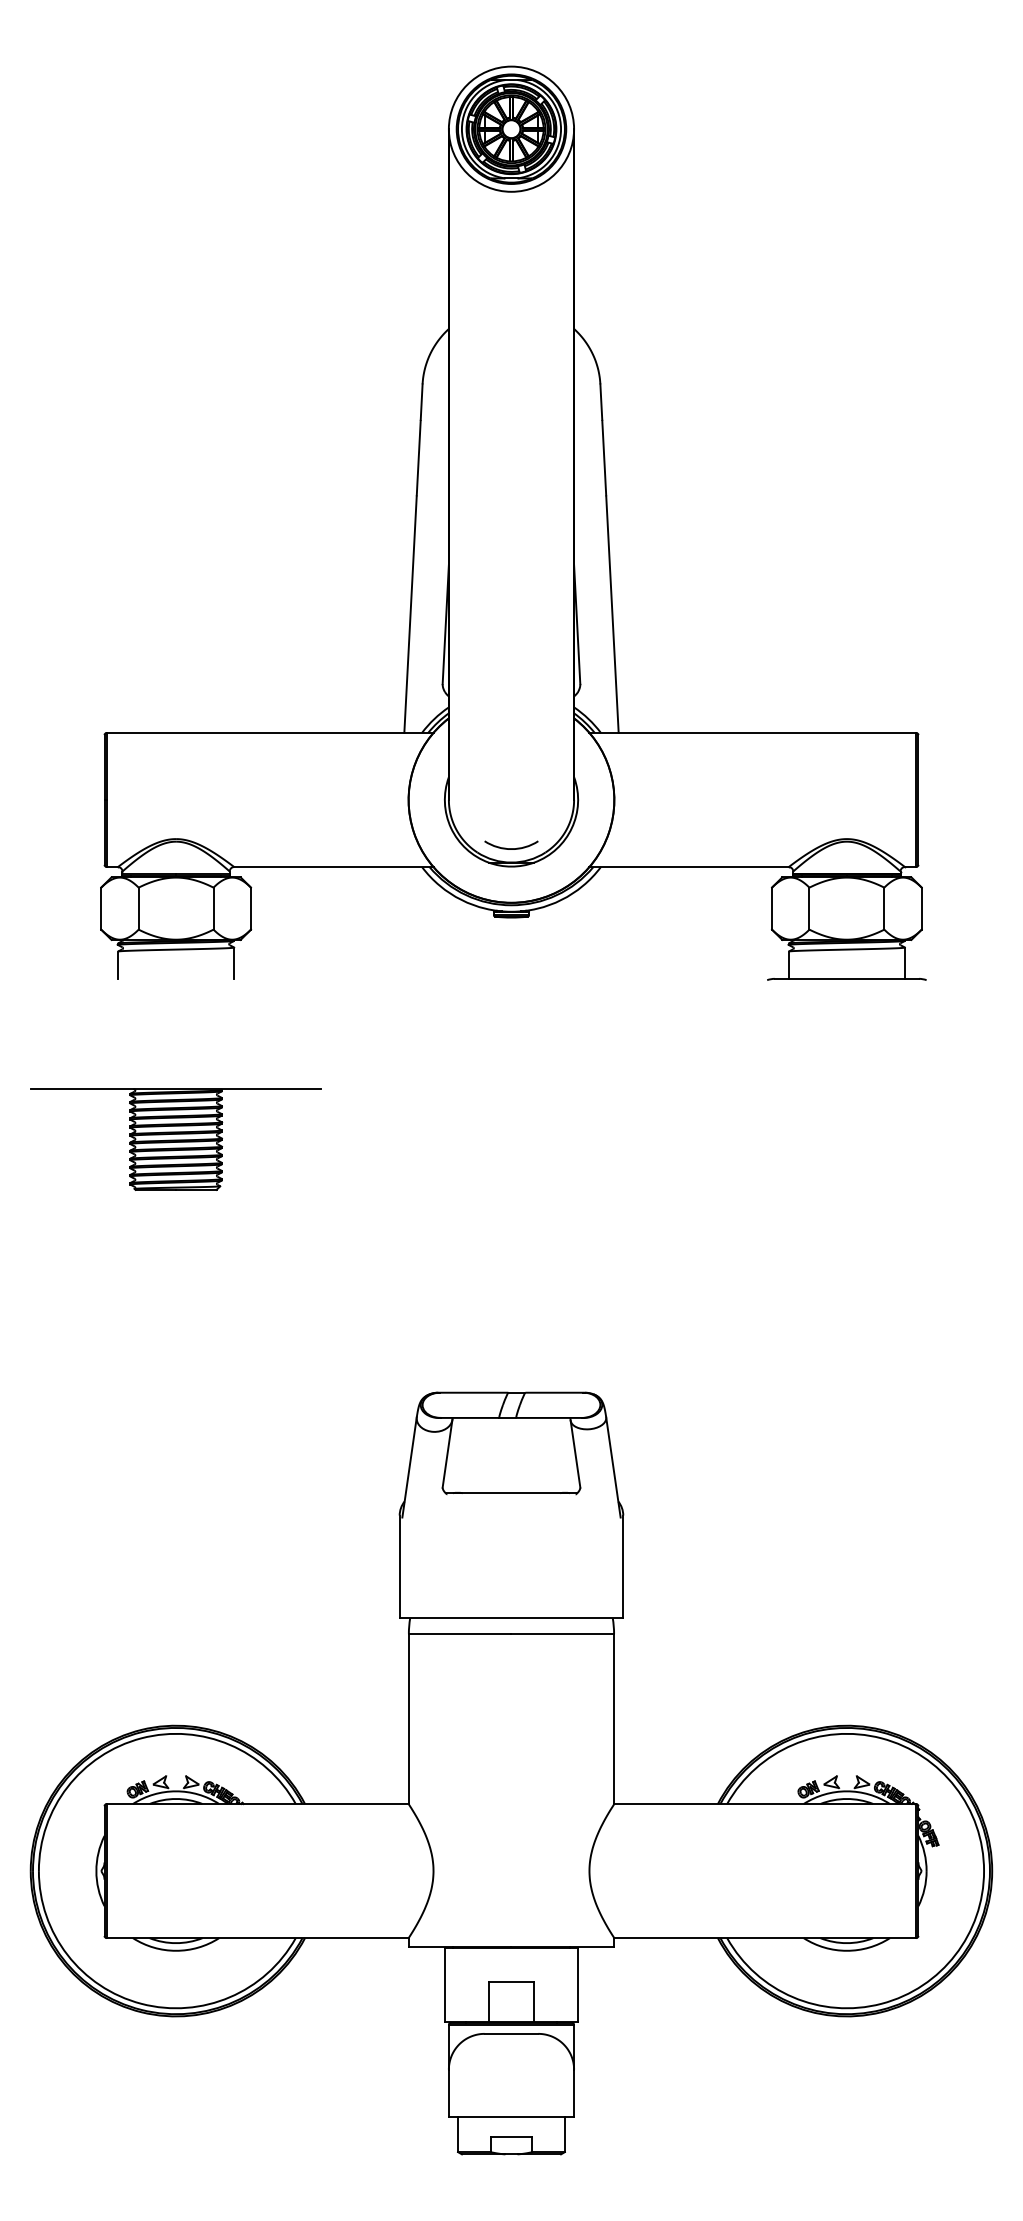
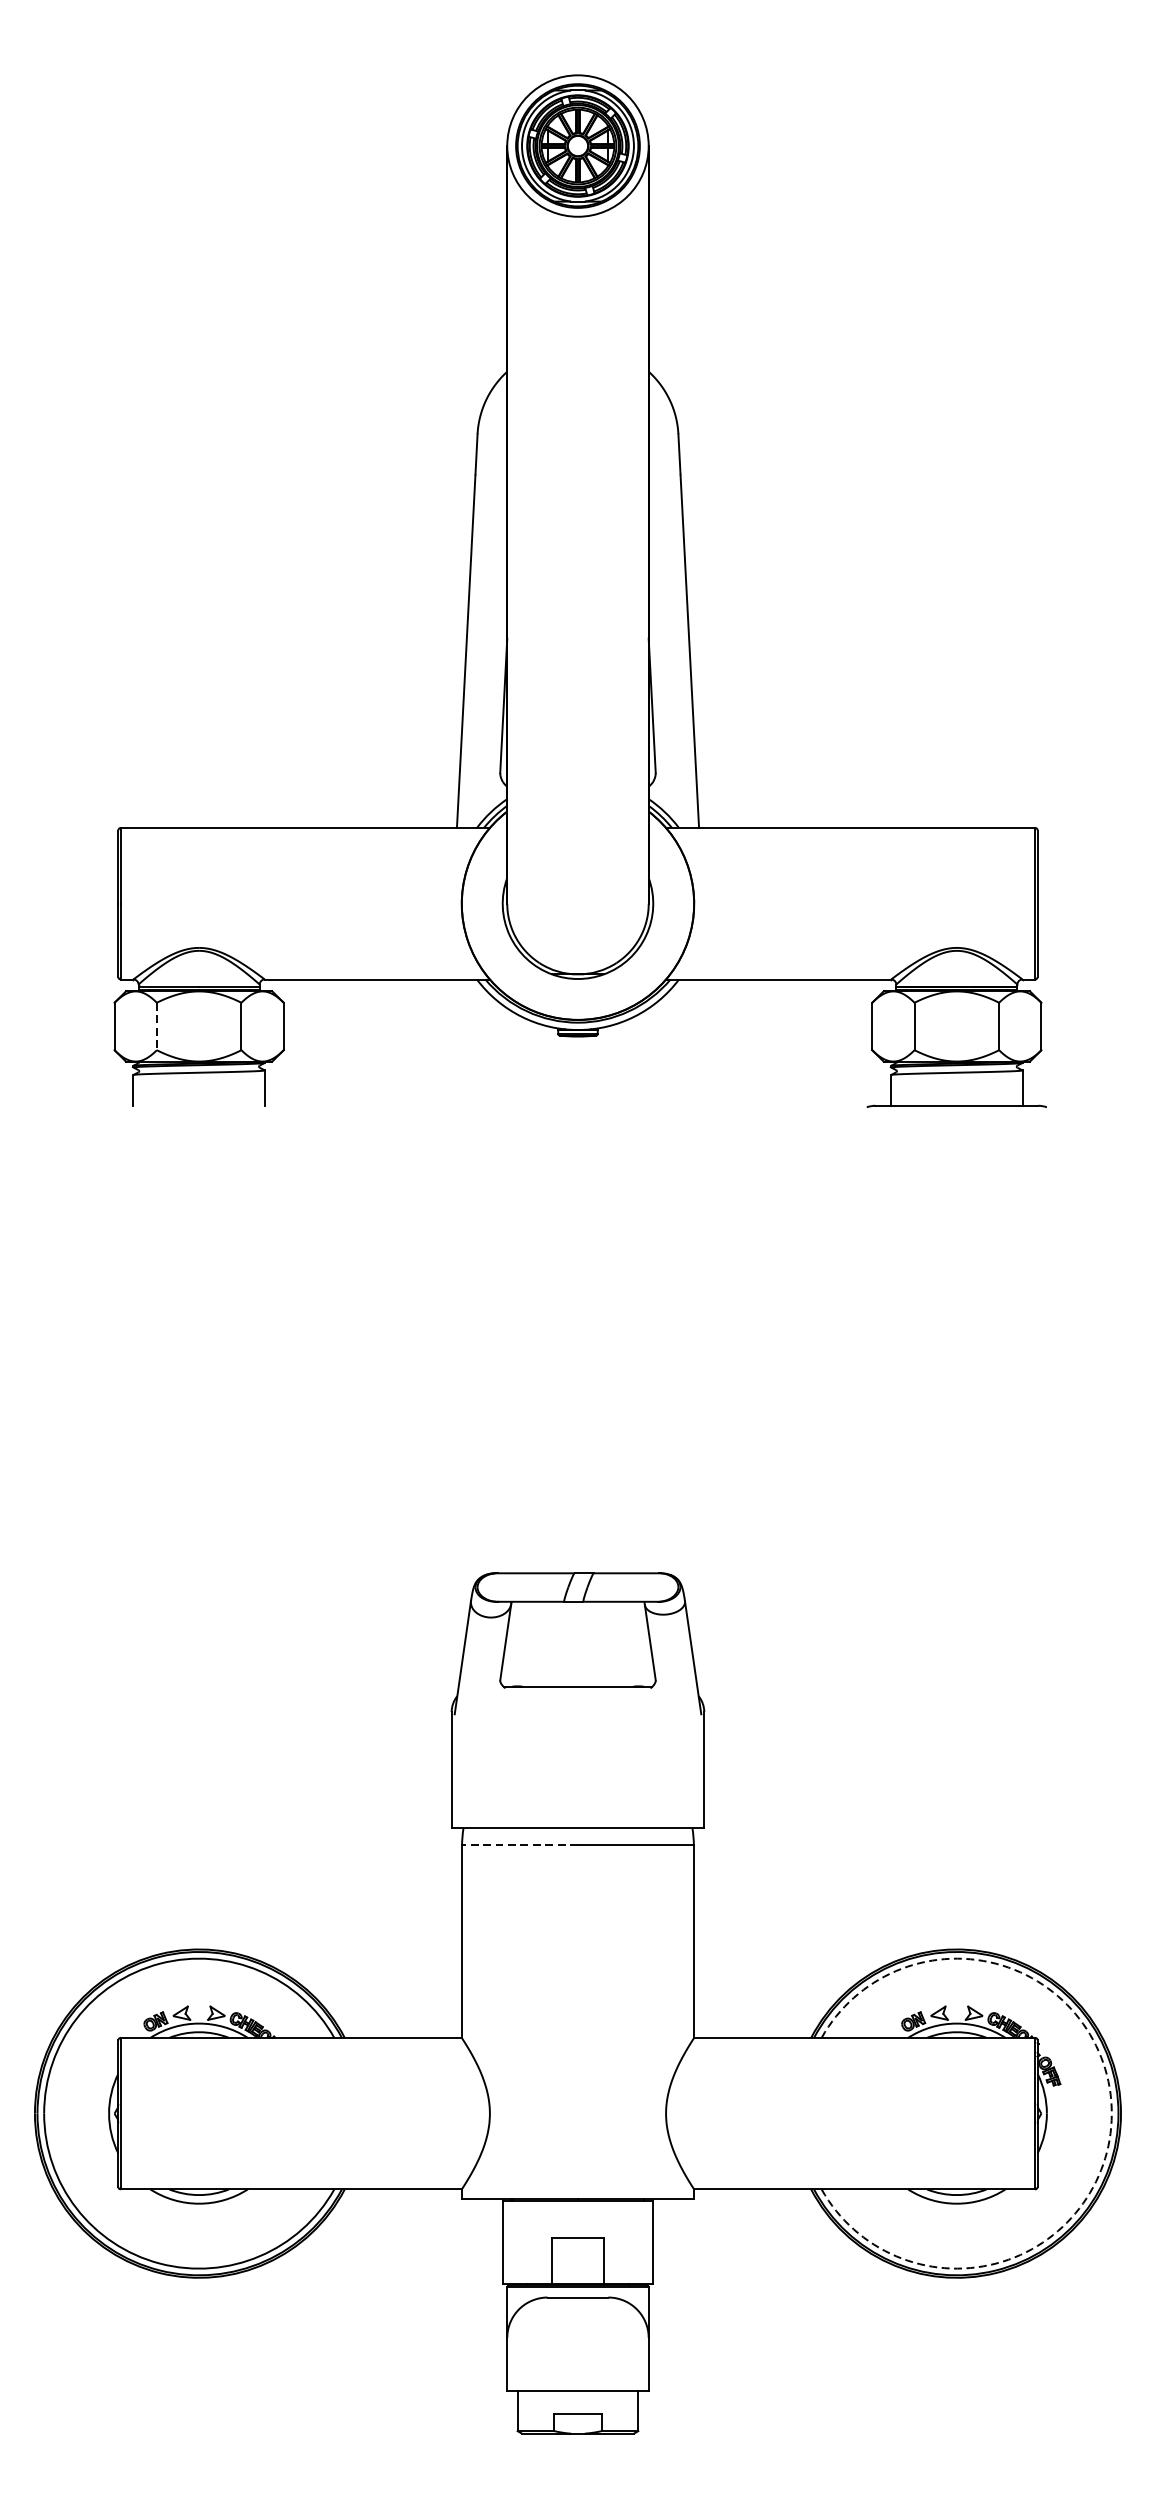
arc: (511, 848) -> (578, 958), removed
line: (138, 909) -> (156, 1027), solid -> dashed
part: (175, 1139) -> (198, 1287), removed
line: (459, 1633) -> (519, 1845), solid -> dashed
arc: (984, 1871) -> (1112, 2114), solid -> dashed

